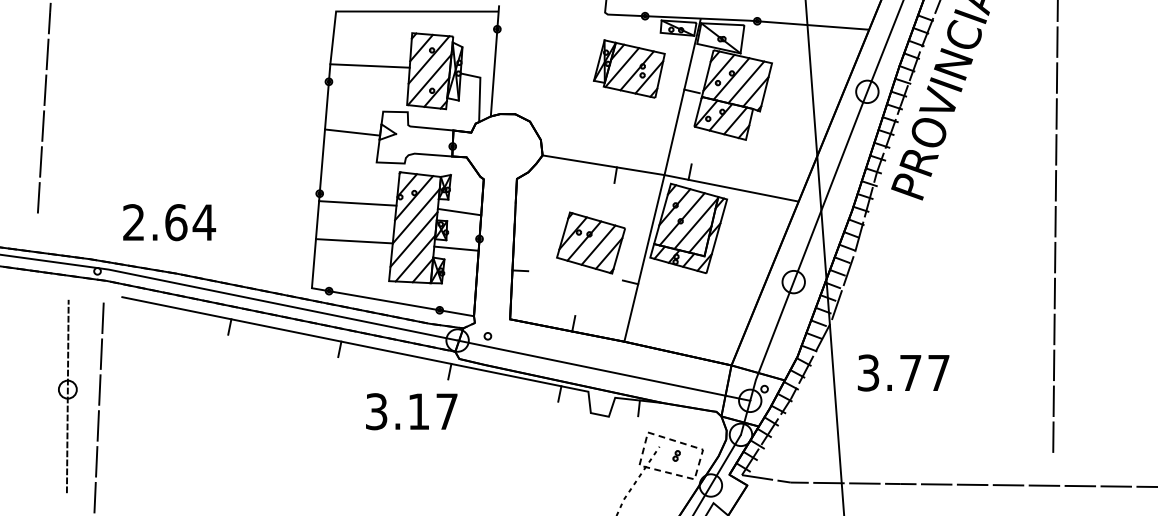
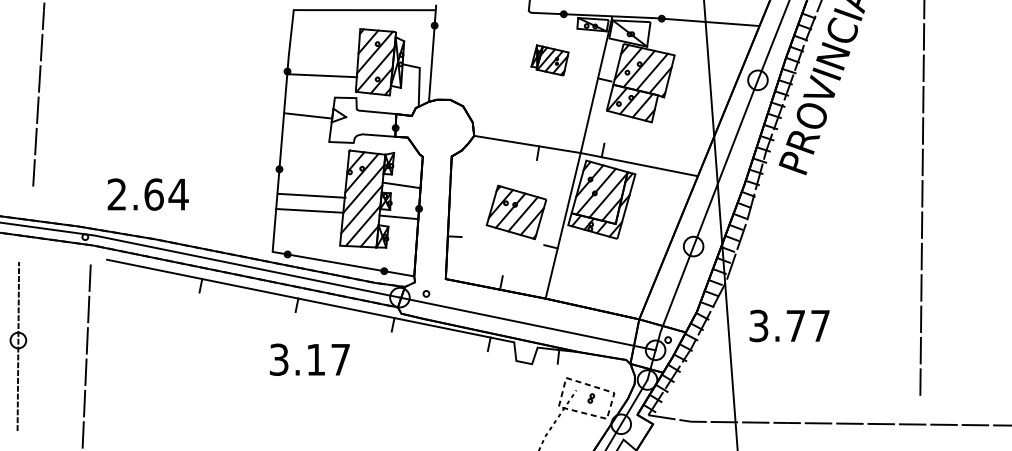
line: (370, 65) -> (322, 75), moved
part: (628, 69) -> (549, 60), size x0.6
line: (357, 203) -> (311, 195), moved
part: (67, 396) -> (18, 346), moved
text: (411, 411) -> (309, 359), moved

